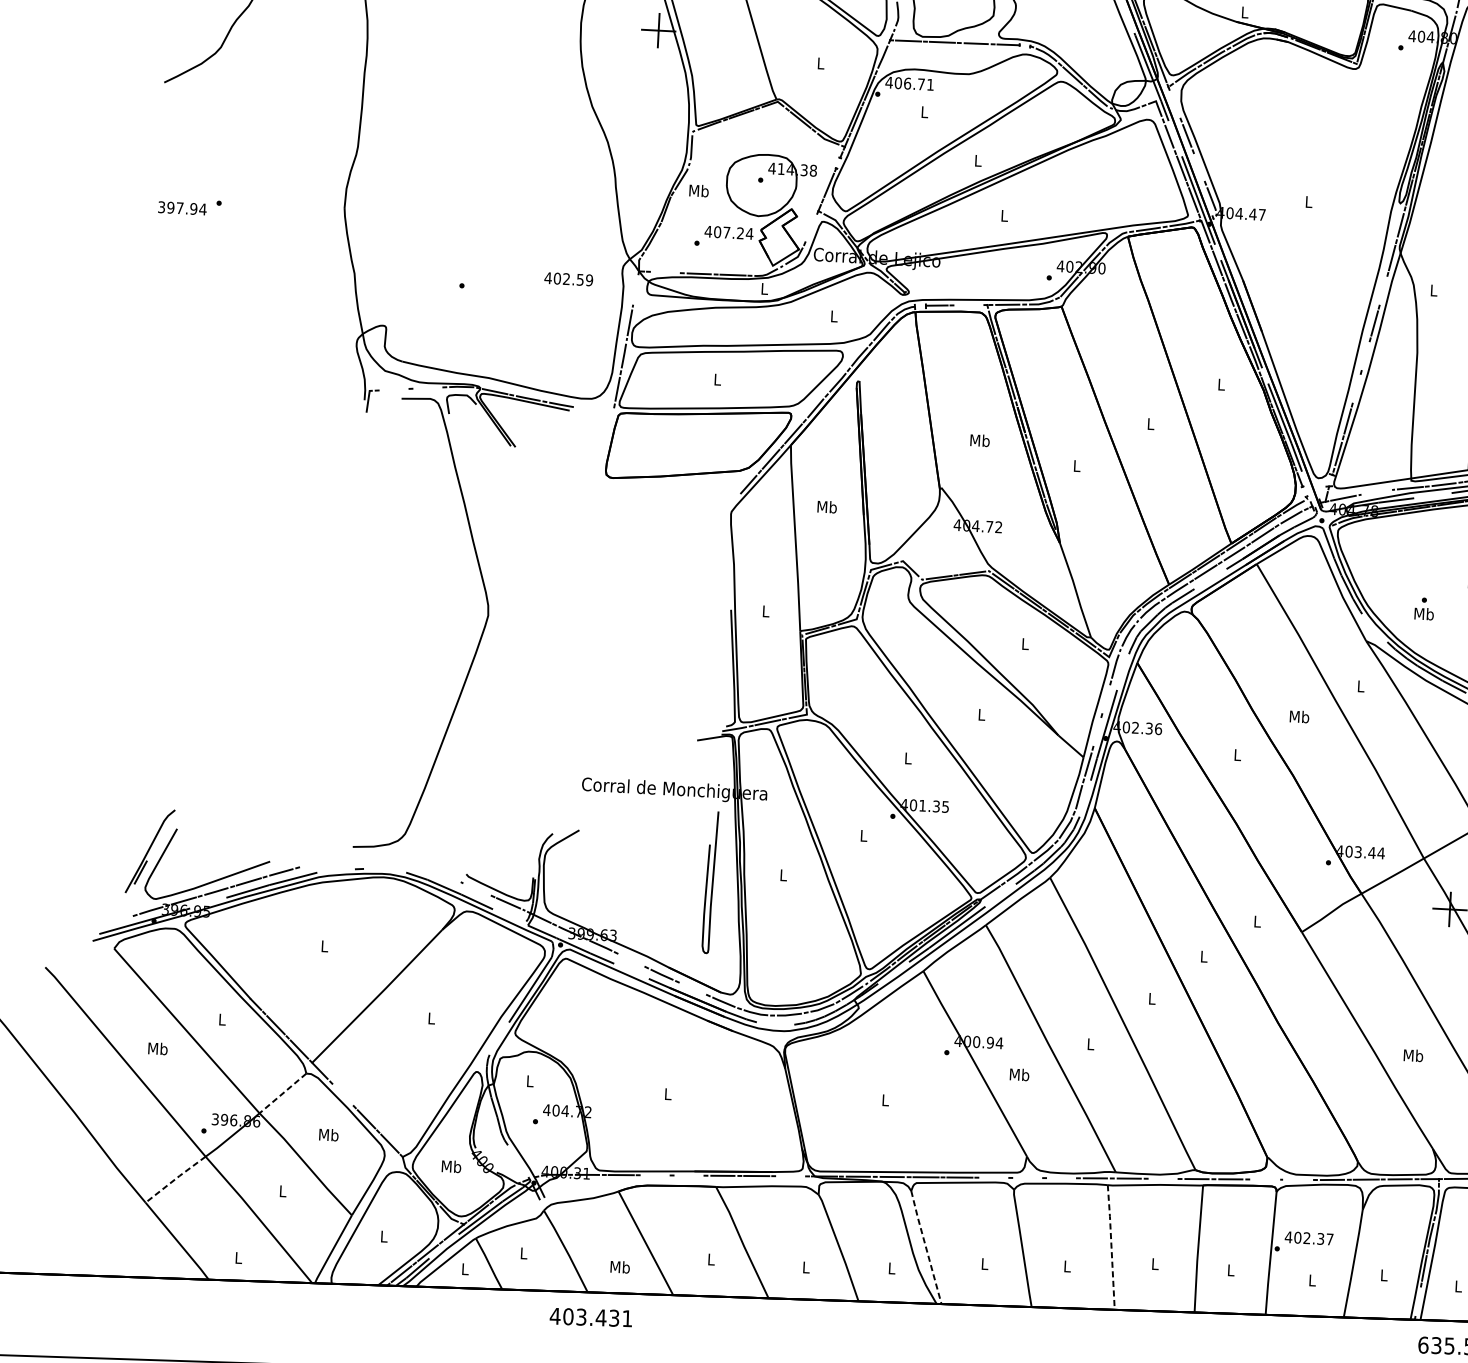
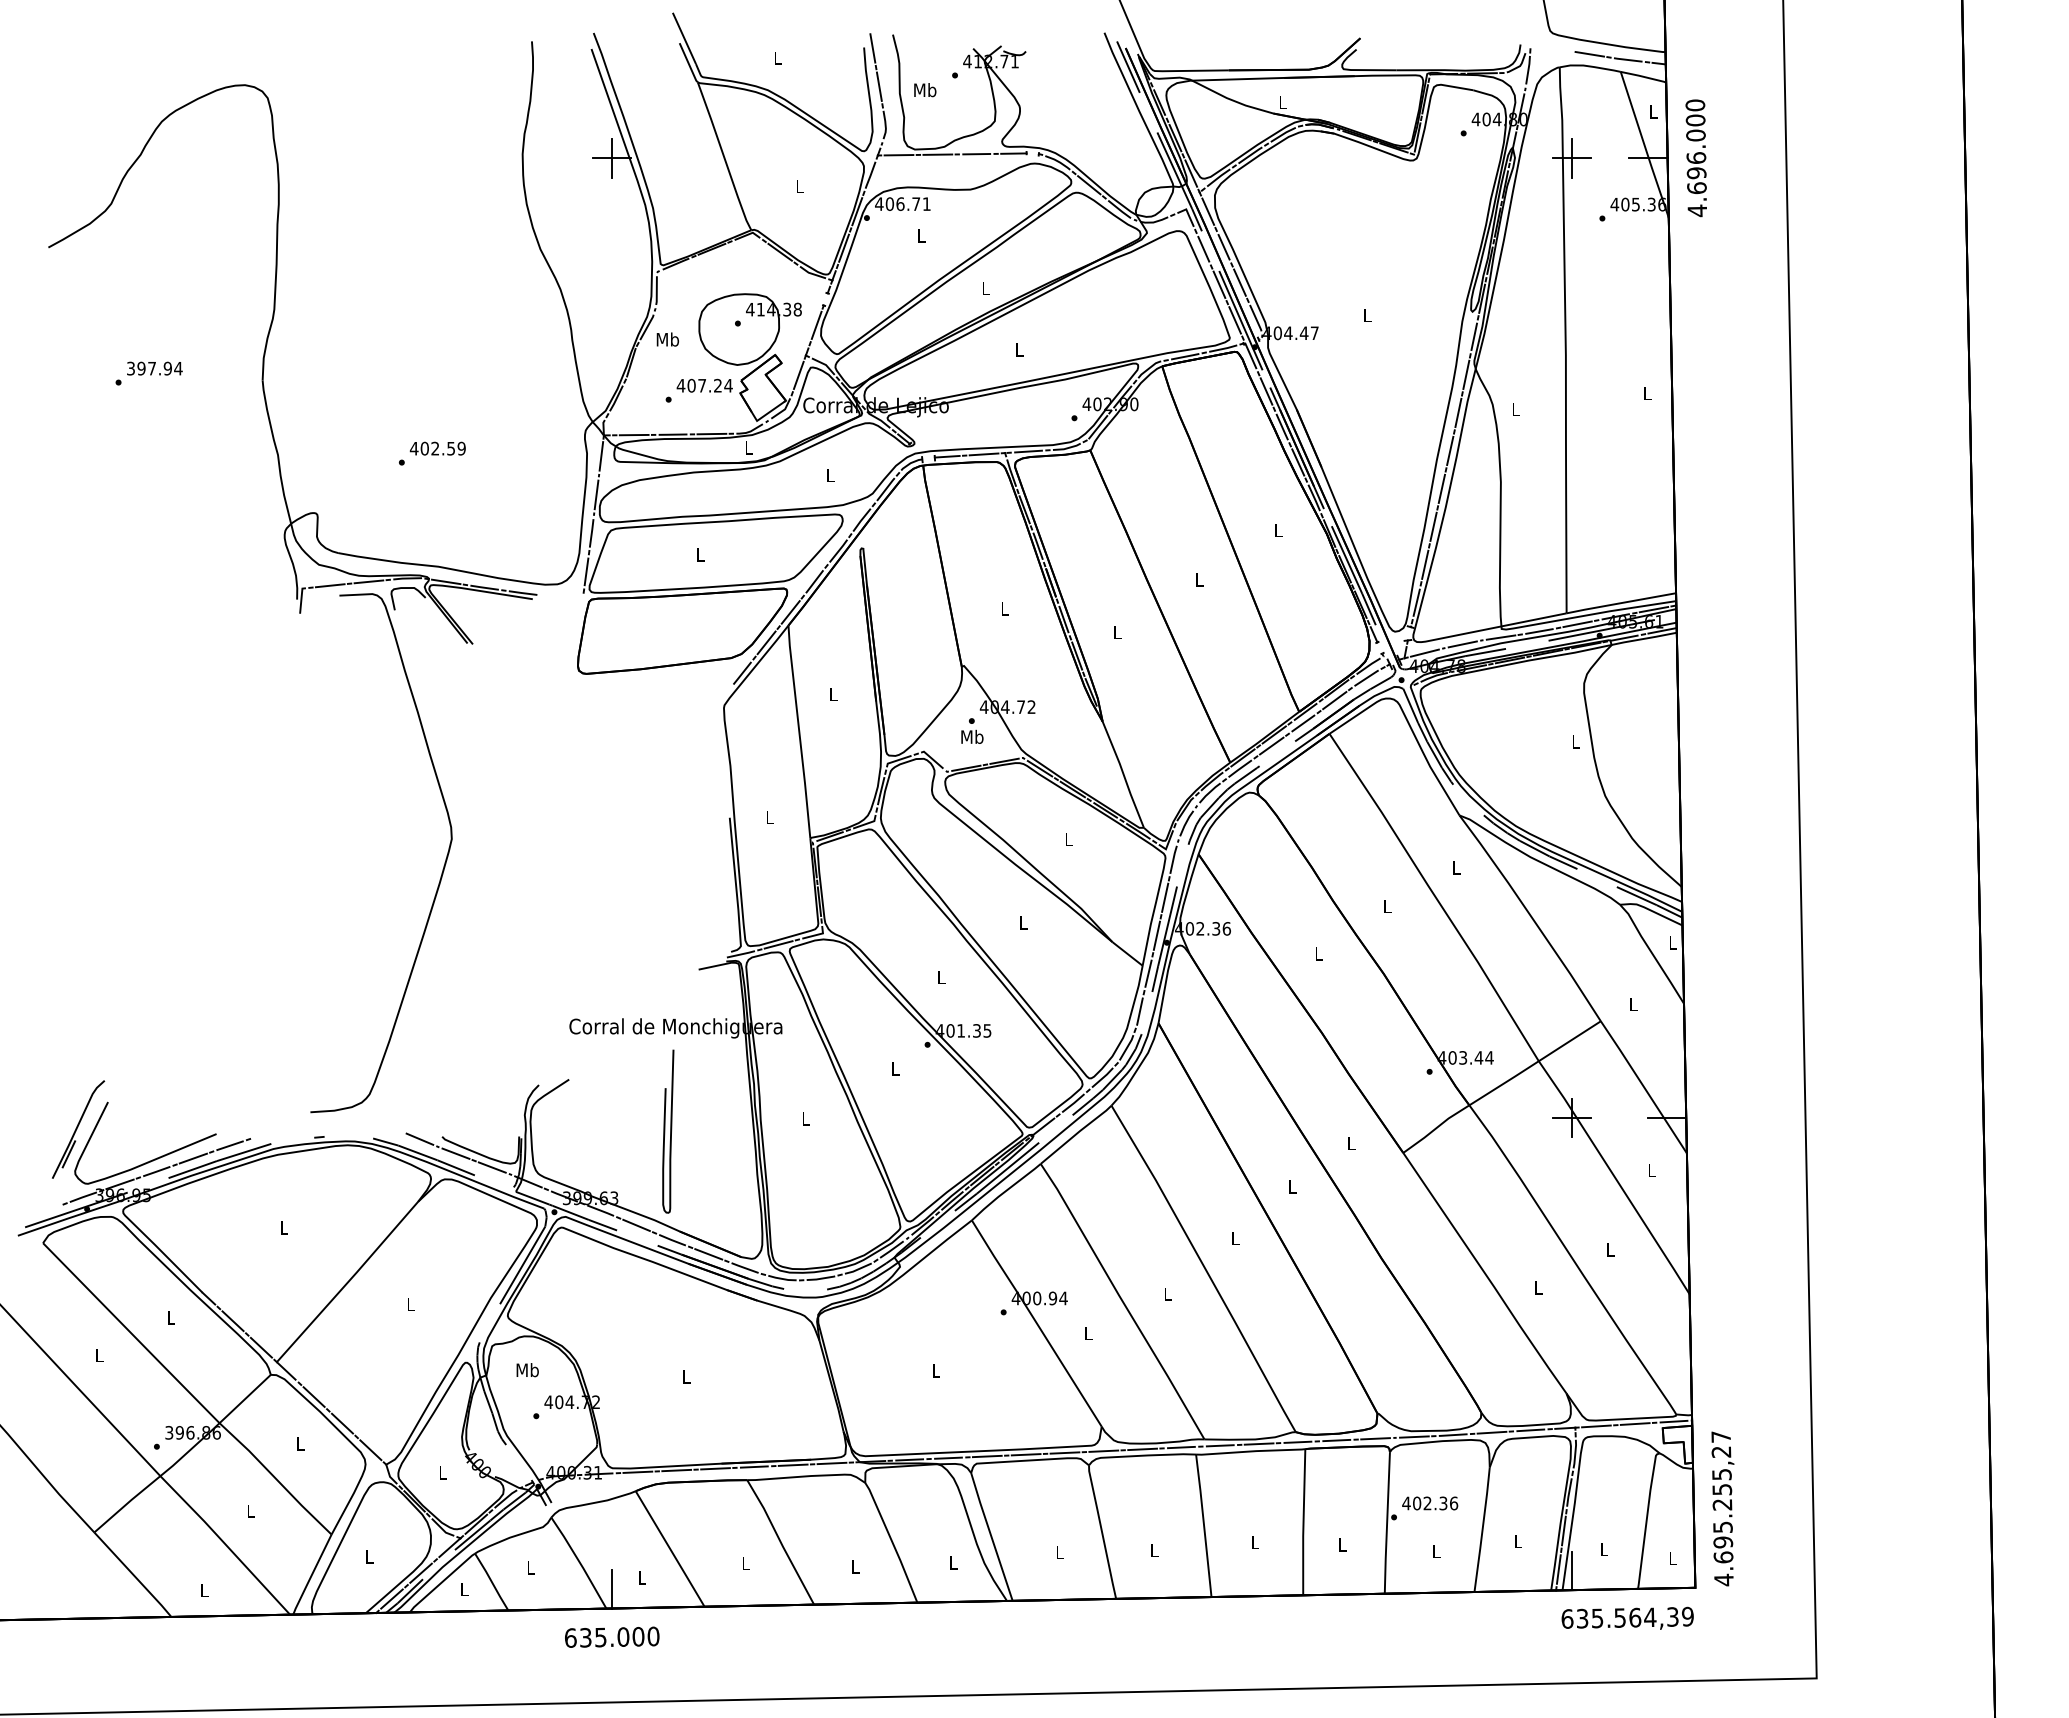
line: (1175, 104) -> (1208, 211), added
line: (1199, 167) -> (1239, 282), added
text: (182, 208) -> (154, 368), moved
line: (811, 227) -> (798, 374), added
line: (664, 271) -> (633, 434), added
text: (568, 279) -> (437, 448), moved
line: (635, 289) -> (601, 456), added
line: (1383, 290) -> (1458, 412), added
line: (968, 305) -> (983, 454), added
line: (1365, 355) -> (1441, 488), added
line: (427, 387) -> (368, 581), added
line: (1356, 388) -> (1433, 526), added
line: (393, 389) -> (329, 585), added
text: (980, 440) -> (1005, 608), Mb -> L
line: (1376, 492) -> (1462, 644), added
text: (826, 507) -> (833, 694), Mb -> L
text: (1424, 608) -> (972, 730), moved
line: (1106, 699) -> (1165, 897), added
text: (1299, 717) -> (1387, 906), Mb -> L
line: (1097, 731) -> (1156, 935), added
line: (446, 874) -> (419, 1138), added
curve: (712, 882) -> (670, 1131), moved
line: (477, 889) -> (455, 1153), added
line: (631, 959) -> (636, 1224), added
line: (692, 988) -> (708, 1254), added
text: (158, 1048) -> (99, 1355), Mb -> L
text: (1413, 1055) -> (1538, 1287), Mb -> L
text: (1019, 1074) -> (1088, 1333), Mb -> L
text: (529, 1081) -> (527, 1370), L -> Mb
line: (282, 1093) -> (244, 1399), dashed -> solid
line: (342, 1094) -> (313, 1396), added
text: (329, 1134) -> (300, 1443), Mb -> L
text: (451, 1166) -> (442, 1472), Mb -> L
line: (654, 1175) -> (676, 1470), added
line: (689, 1175) -> (715, 1468), added
line: (790, 1176) -> (831, 1463), added
line: (993, 1177) -> (1064, 1452), added
line: (1027, 1177) -> (1103, 1450), added
line: (175, 1178) -> (127, 1503), dashed -> solid
line: (1061, 1178) -> (1142, 1449), added
line: (1162, 1178) -> (1258, 1443), added
line: (1264, 1179) -> (1375, 1438), added
line: (1298, 1179) -> (1414, 1436), added
text: (1330, 1239) -> (1454, 1503), 402.37 -> 402.36
line: (926, 1247) -> (991, 1536), dashed -> solid
line: (1111, 1247) -> (1204, 1525), dashed -> solid
text: (620, 1266) -> (642, 1577), Mb -> L
line: (593, 1275) -> (612, 1589), added
line: (1417, 1301) -> (1558, 1569), added
line: (1429, 1303) -> (1571, 1570), added
text: (590, 1316) -> (611, 1636), 403.431 -> 635.000

